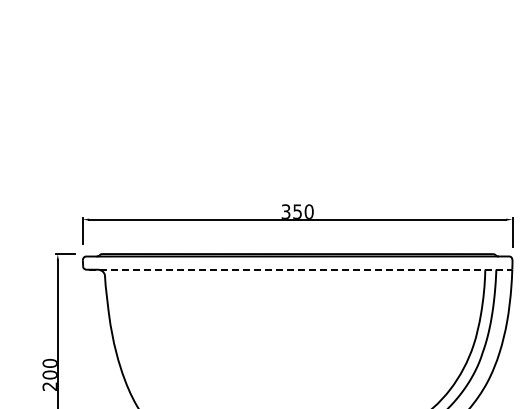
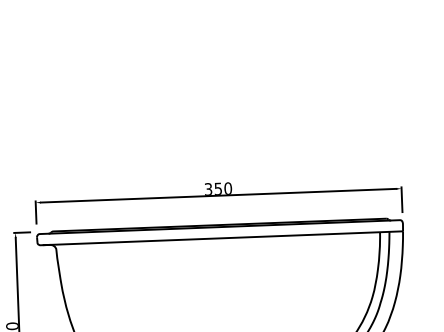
line: (300, 269) -> (222, 238), dashed -> solid

